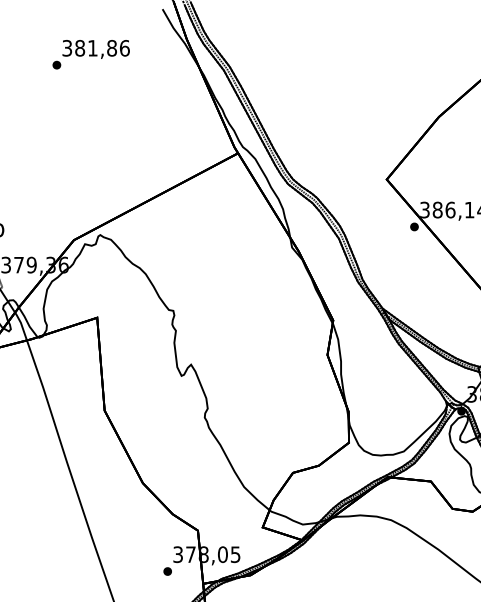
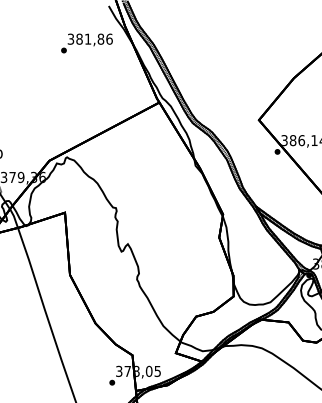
text: (90, 54) -> (86, 43), moved

